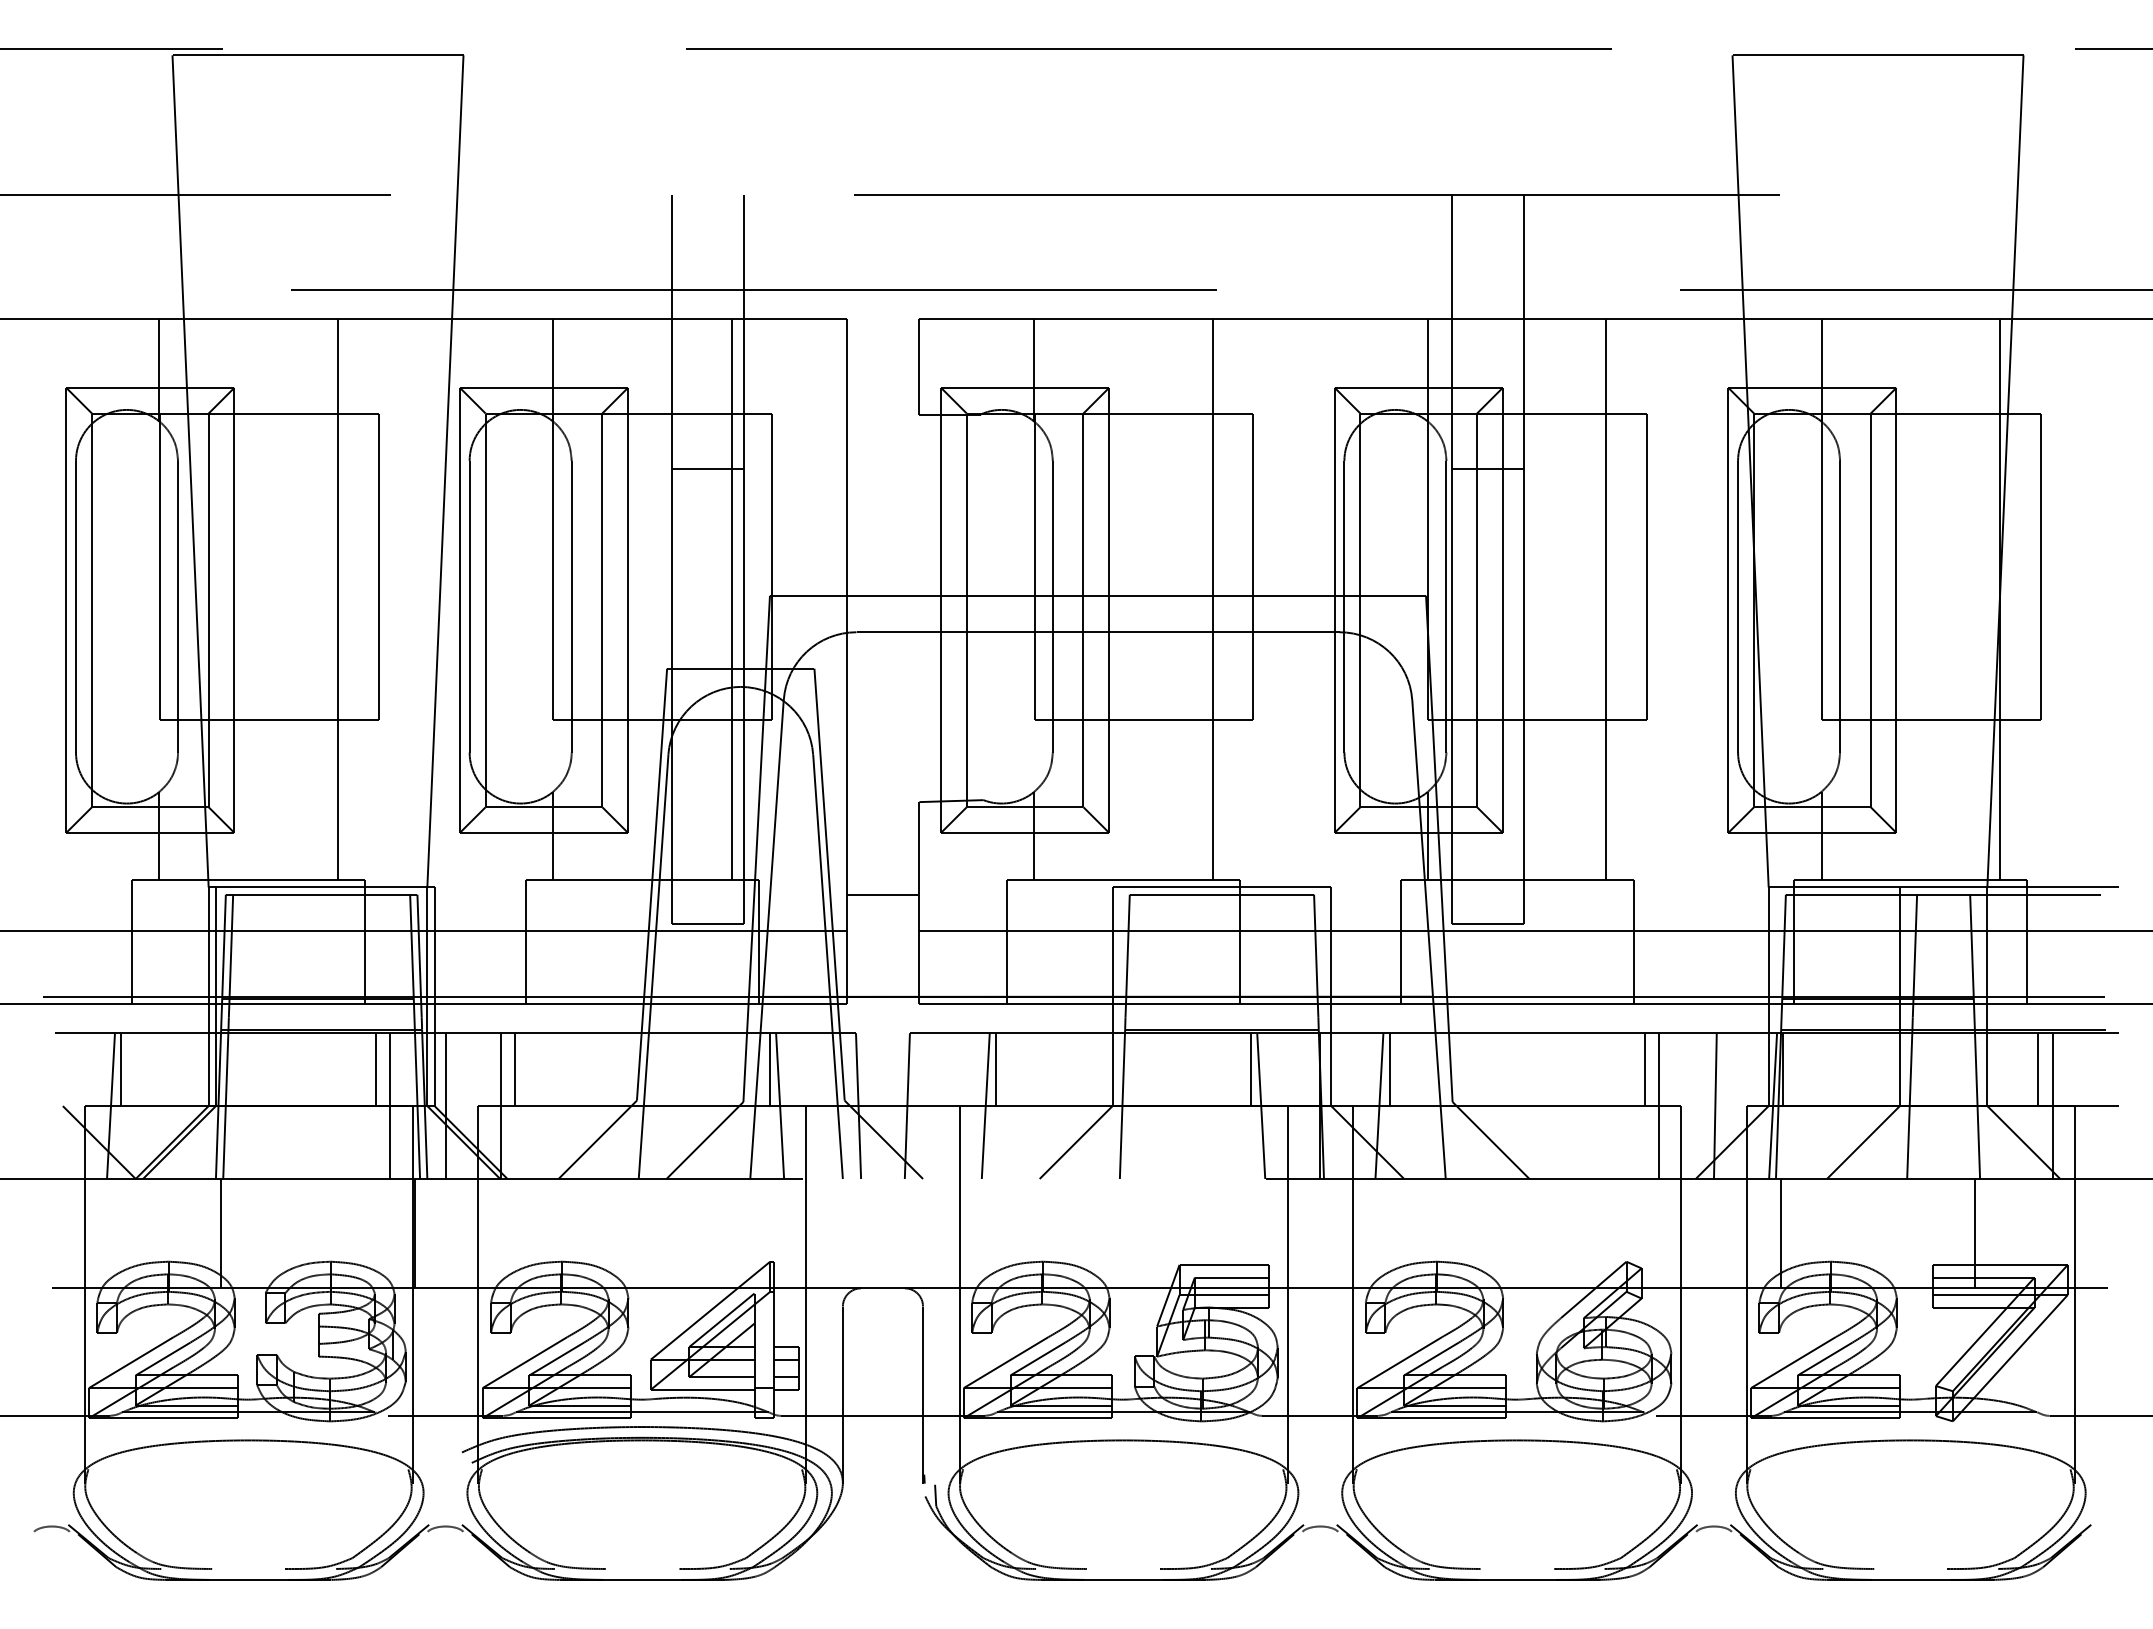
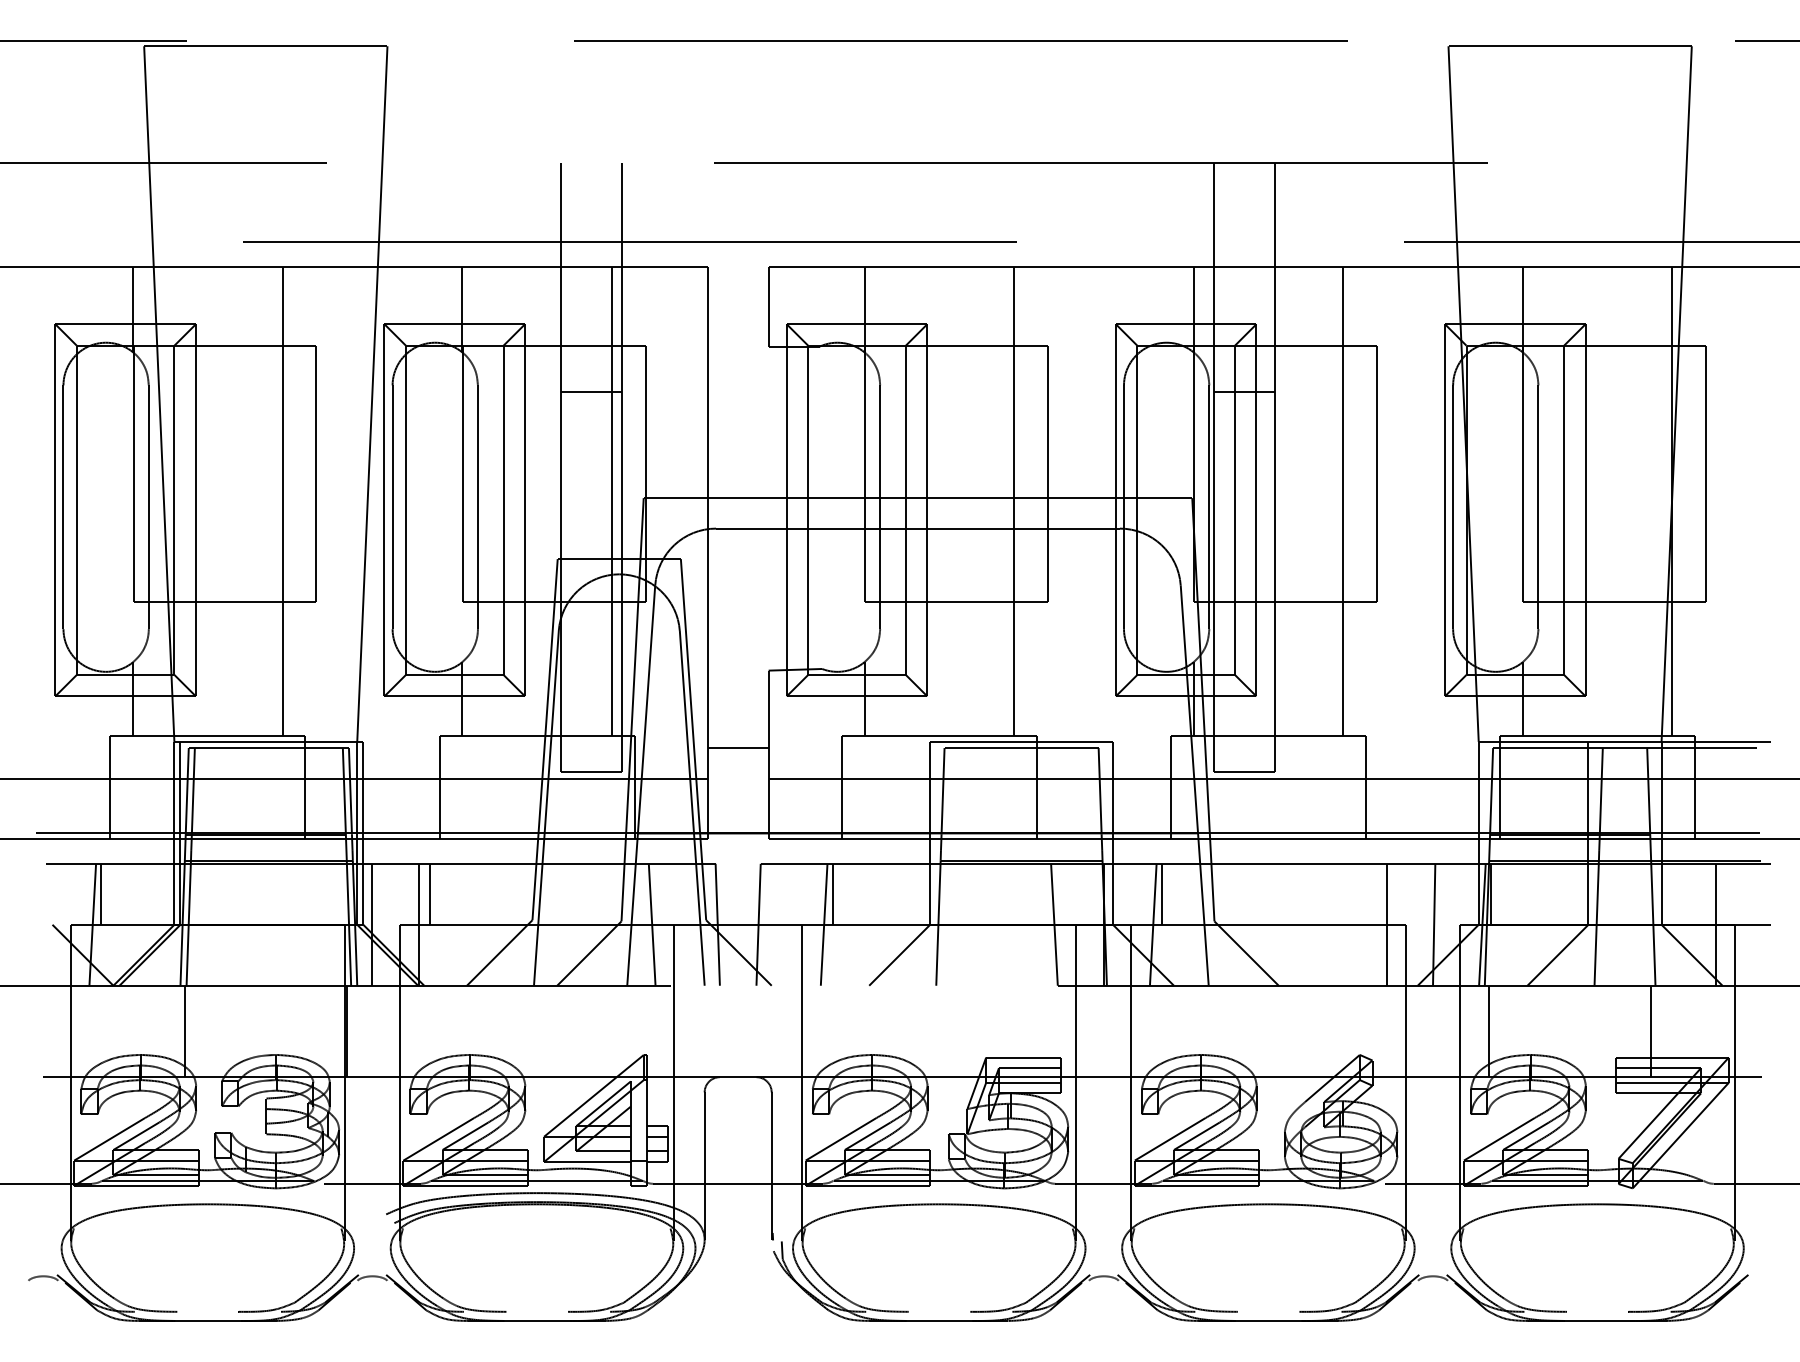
line: (376, 1069) -> (314, 894), removed
line: (769, 1069) -> (643, 894), removed
line: (1251, 1069) -> (1046, 894), removed
line: (1644, 1069) -> (1374, 894), removed
line: (2038, 1069) -> (1704, 894), removed
line: (390, 1105) -> (326, 924), removed

